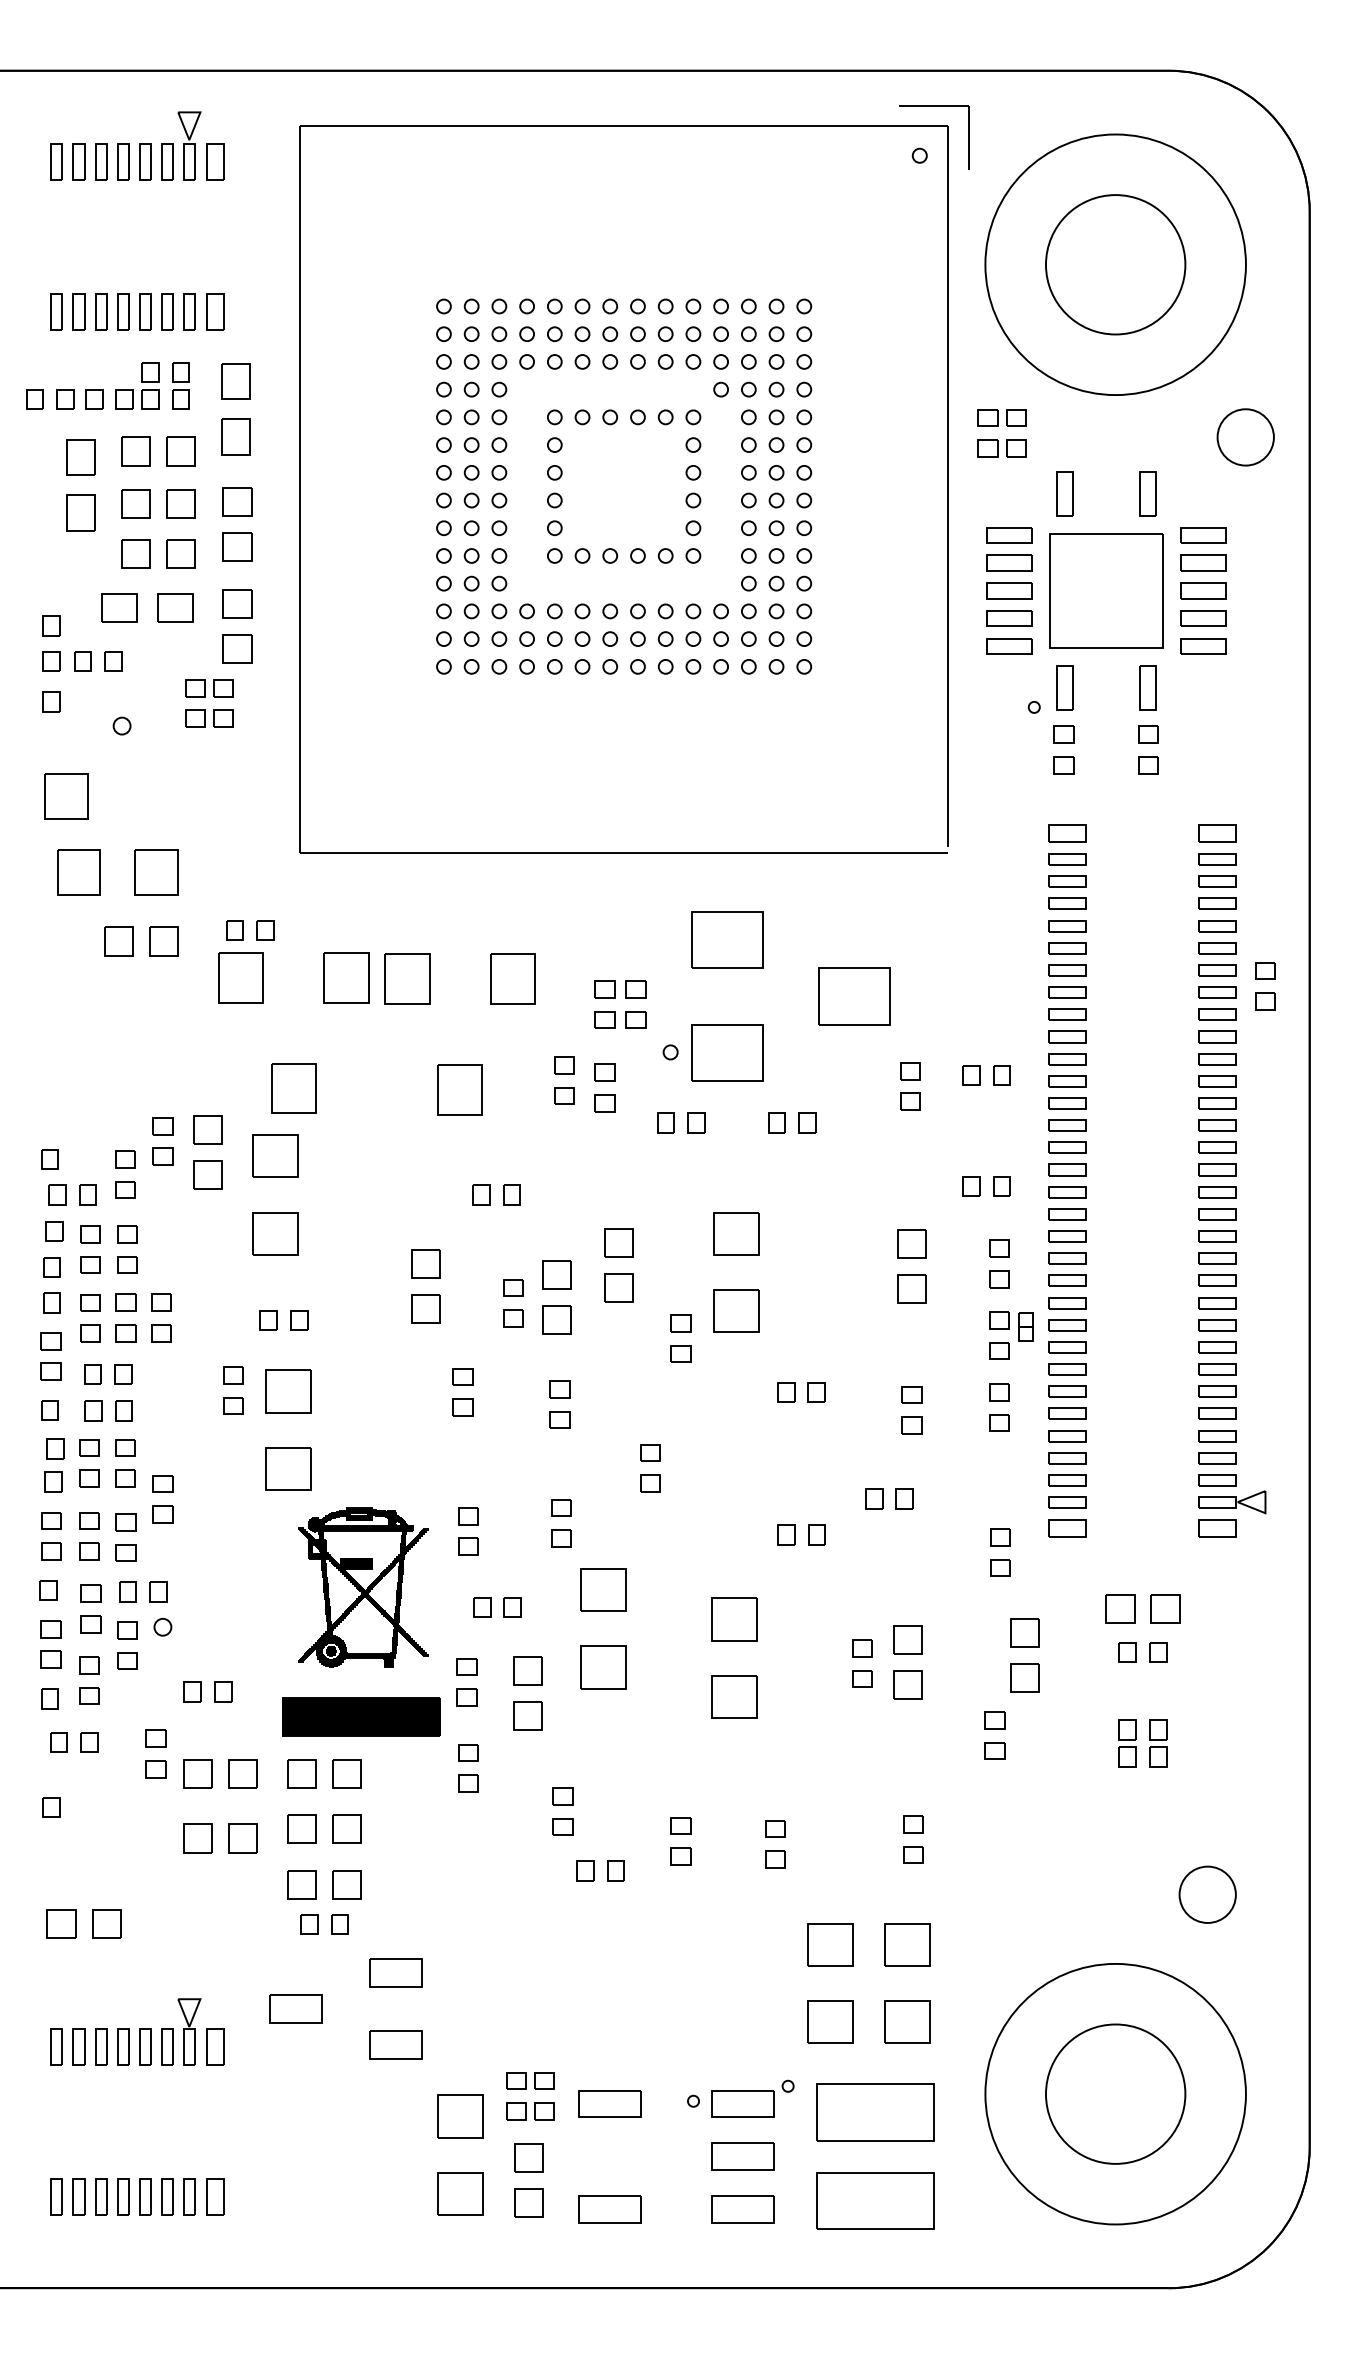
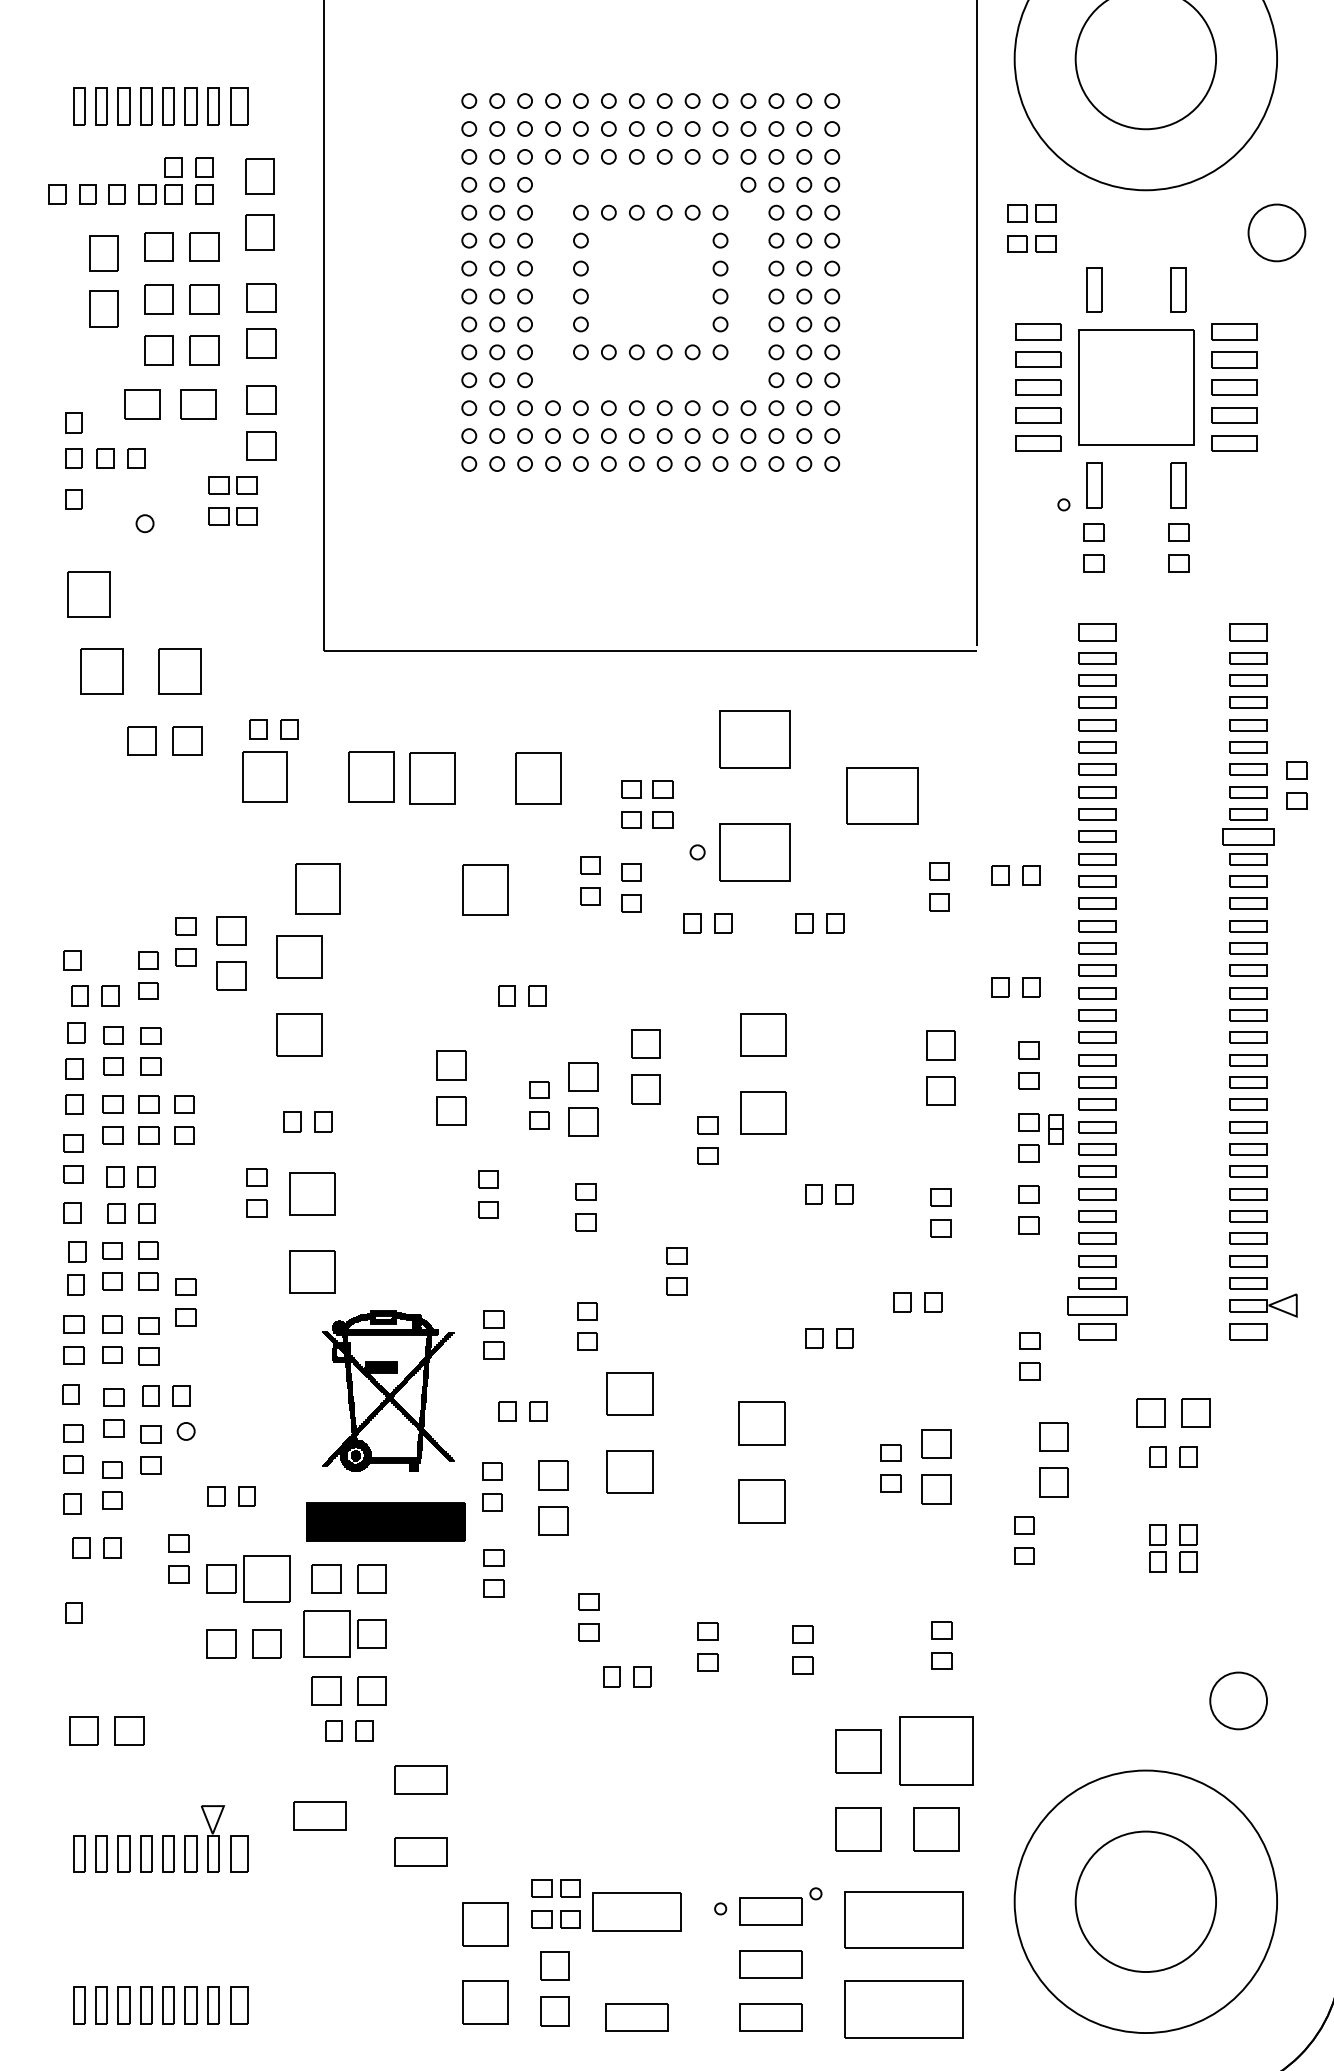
part: (1217, 1036) -> (1248, 836), size x1.4
part: (1067, 1502) -> (1097, 1305), size x1.6
part: (242, 1773) -> (266, 1578), size x1.6
part: (301, 1828) -> (325, 1634), size x1.6
part: (907, 1944) -> (936, 1751), size x1.6
part: (609, 2103) -> (636, 1911), size x1.4

